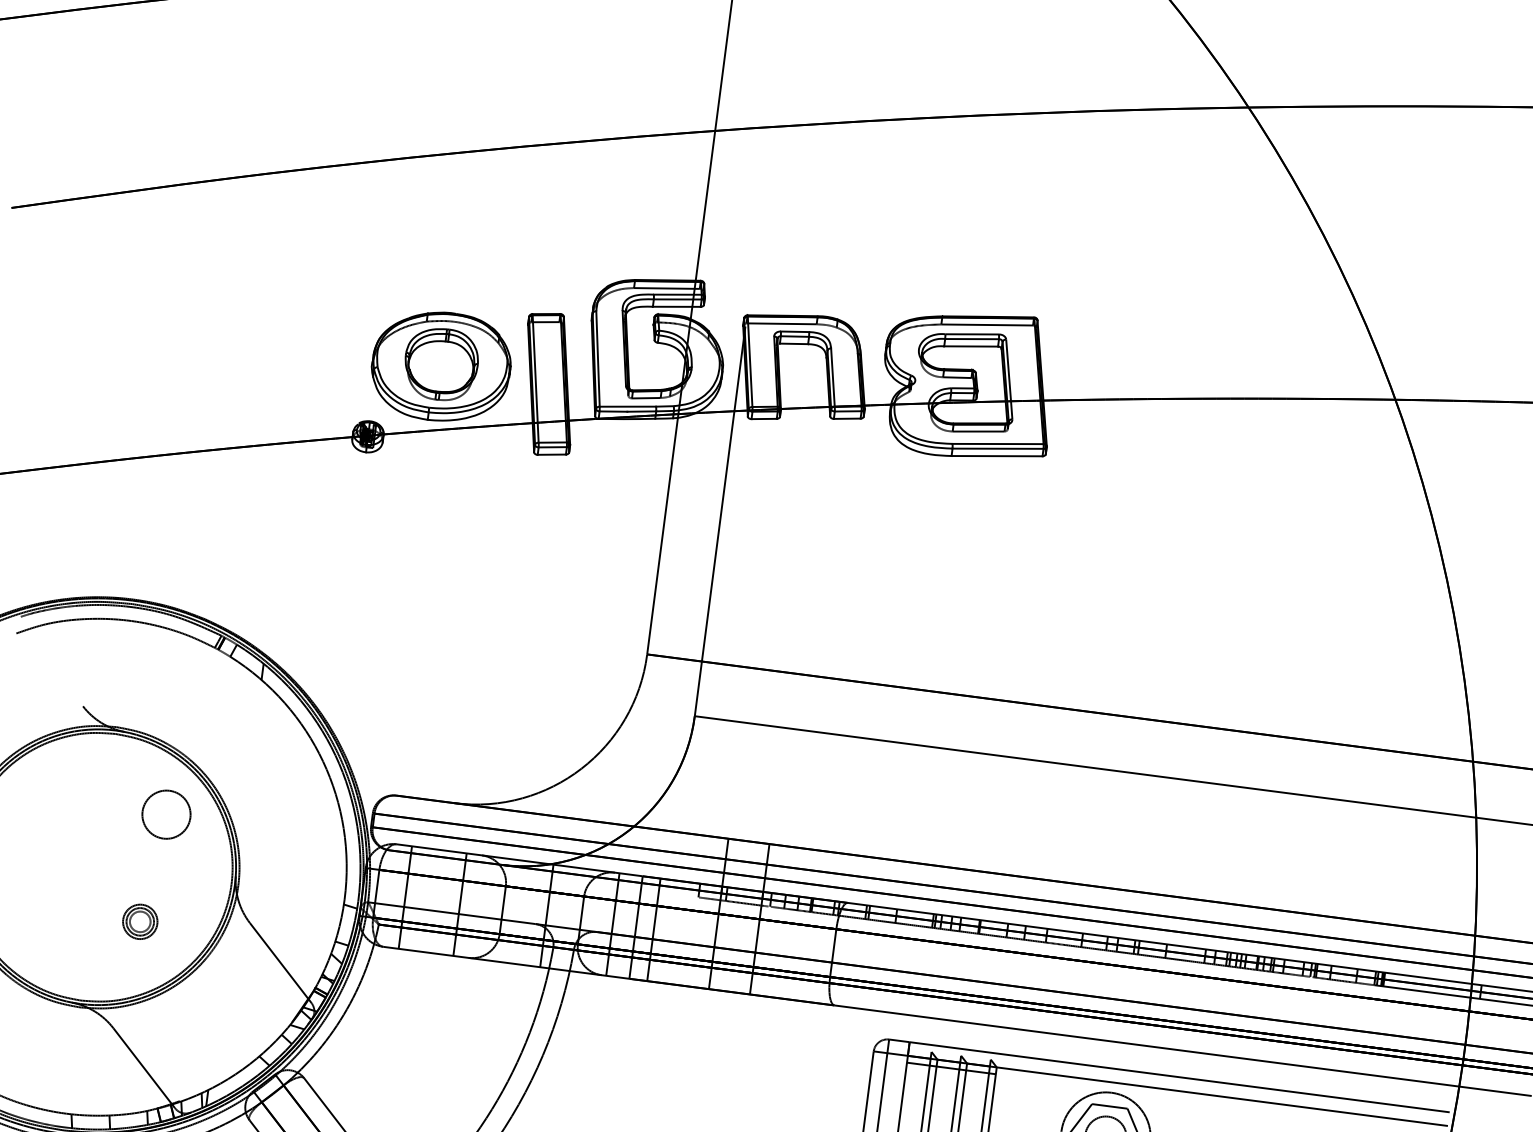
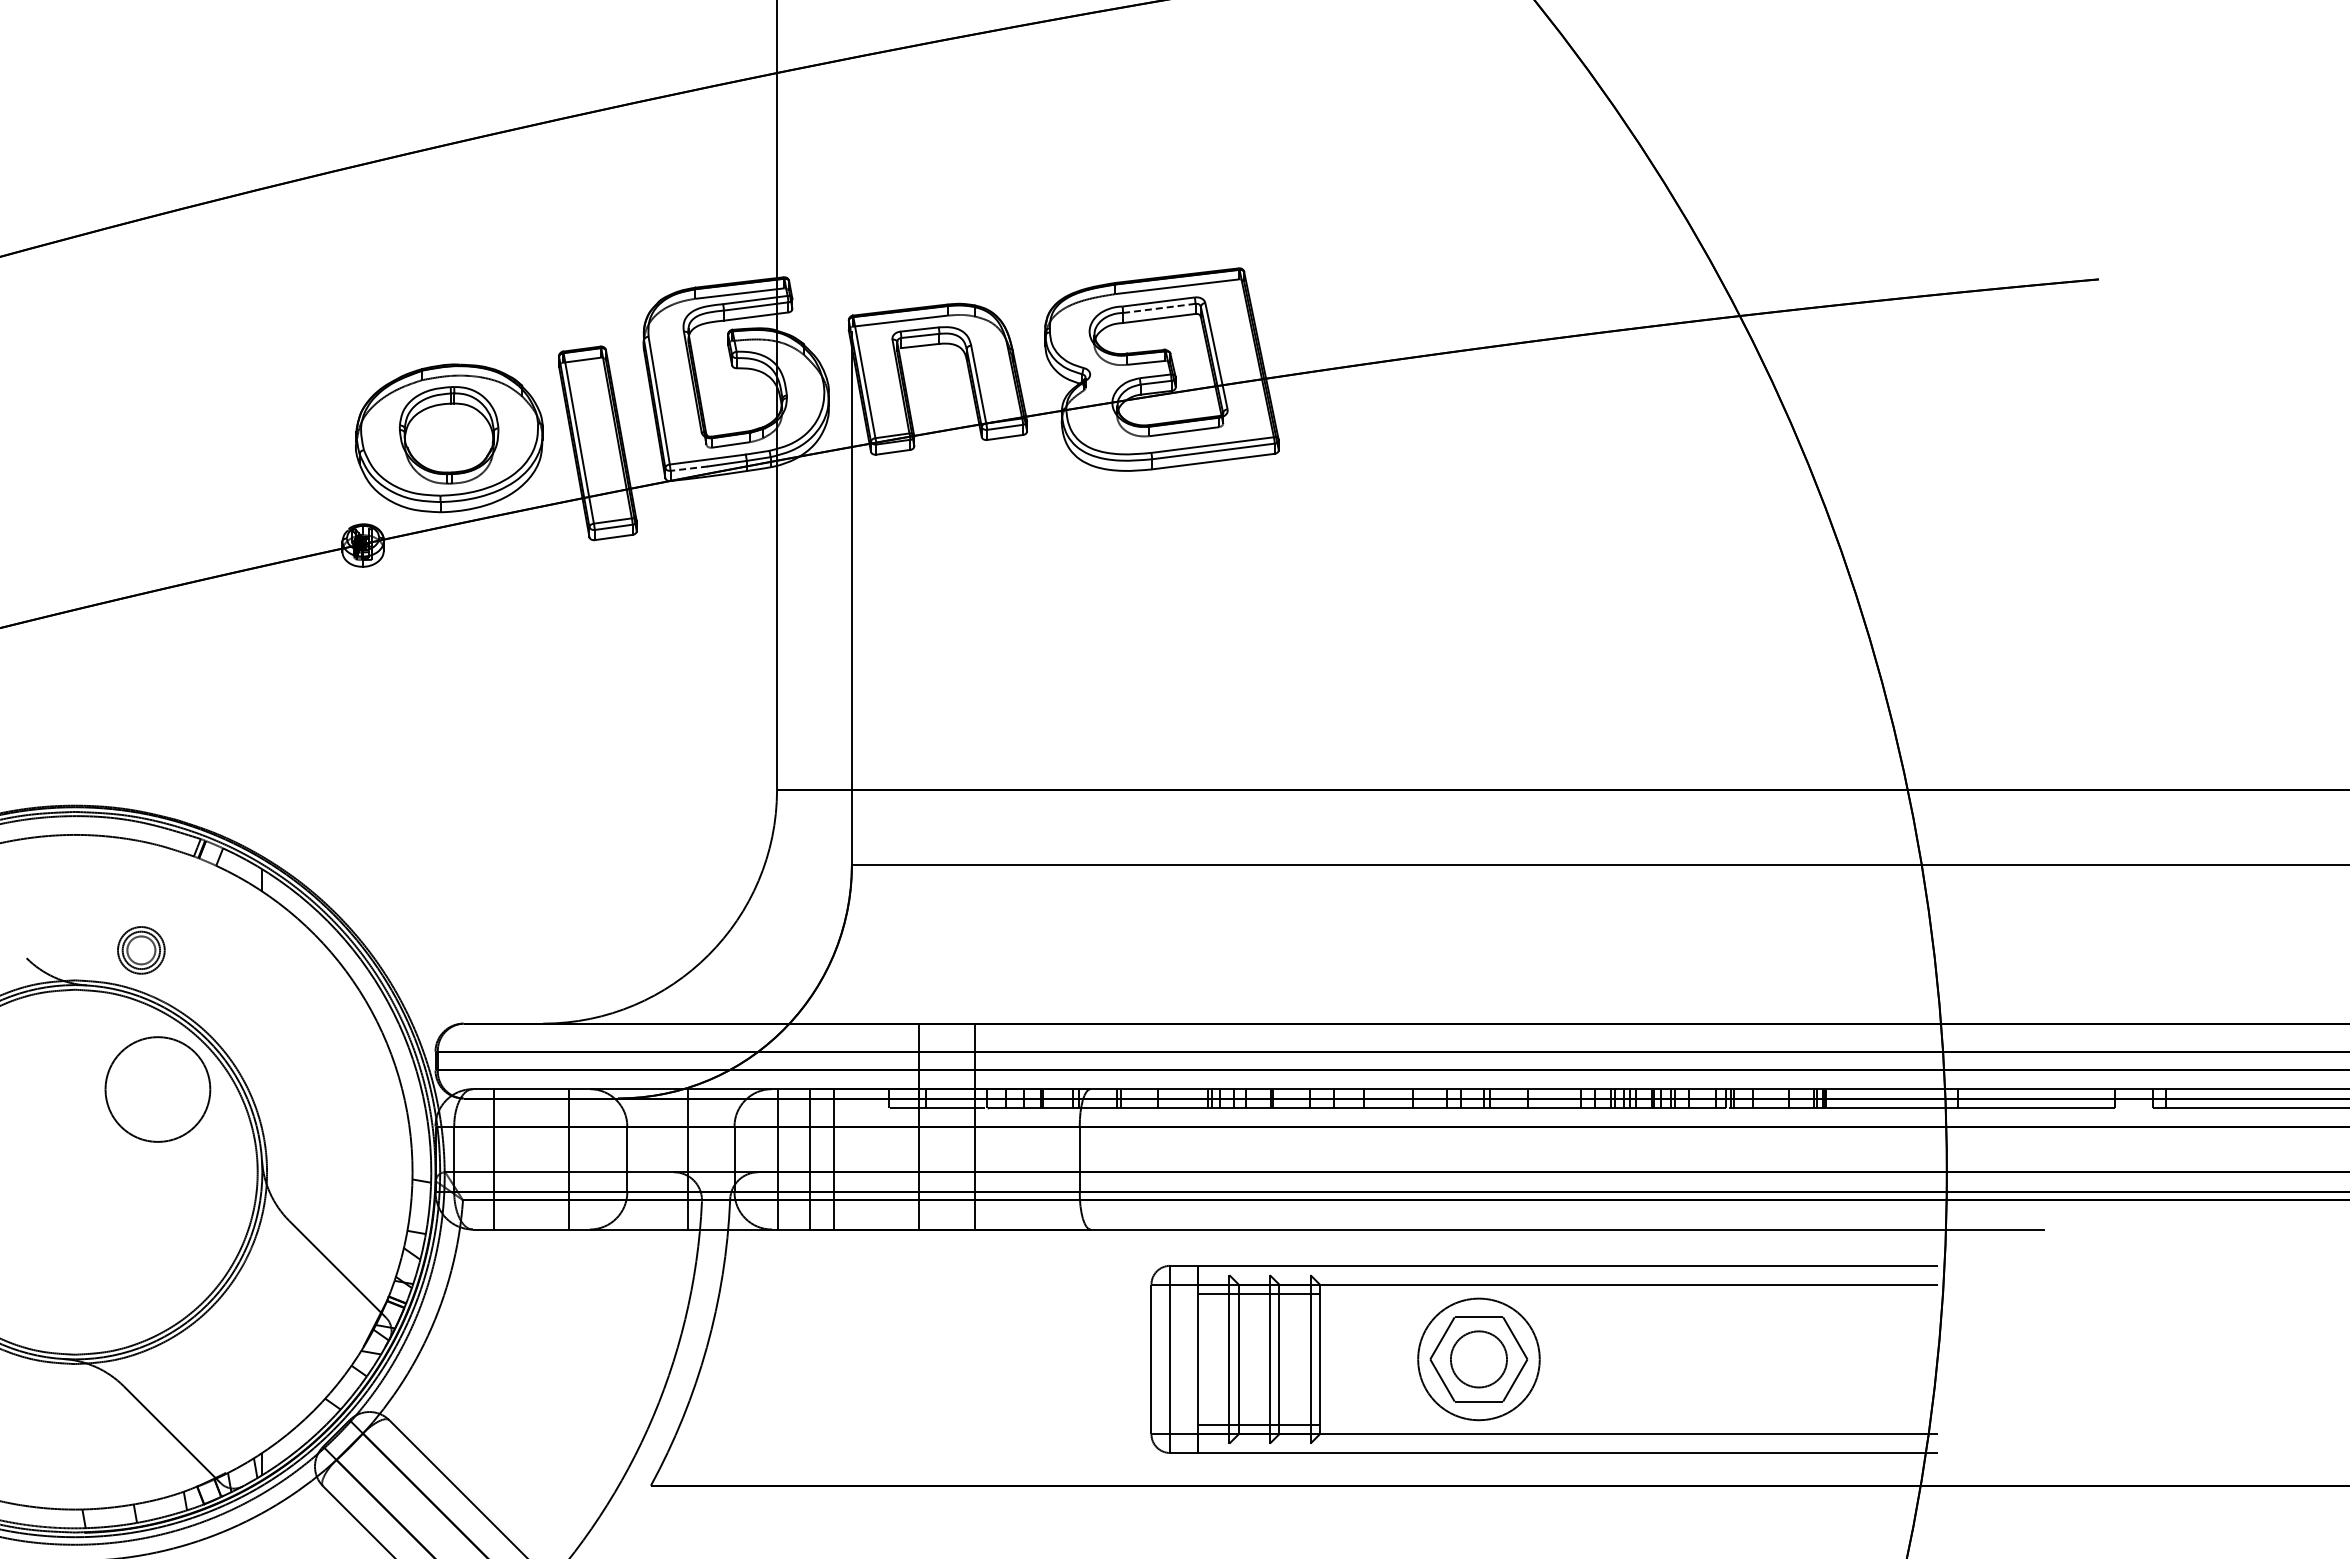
line: (972, 339) -> (1159, 308), solid -> dashed
line: (613, 411) -> (689, 468), solid -> dashed
circle: (166, 814) -> (157, 1089), size x1.6
part: (140, 921) -> (141, 950), moved

